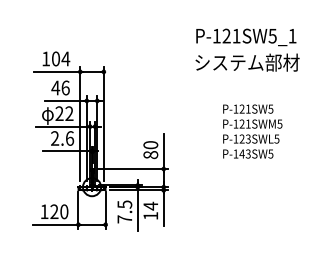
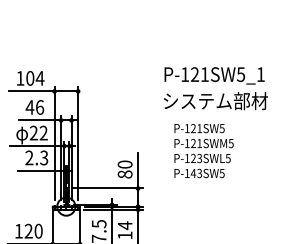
text: (247, 49) -> (215, 87), moved
text: (252, 131) -> (203, 150), moved
text: (69, 138) -> (43, 157), 2.6 -> 2.3

